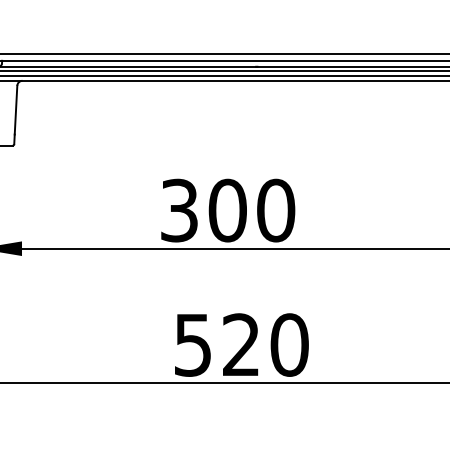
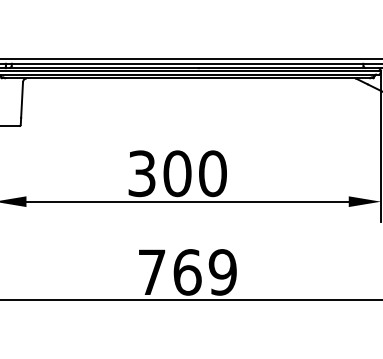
text: (241, 345) -> (187, 272), 520 -> 769

